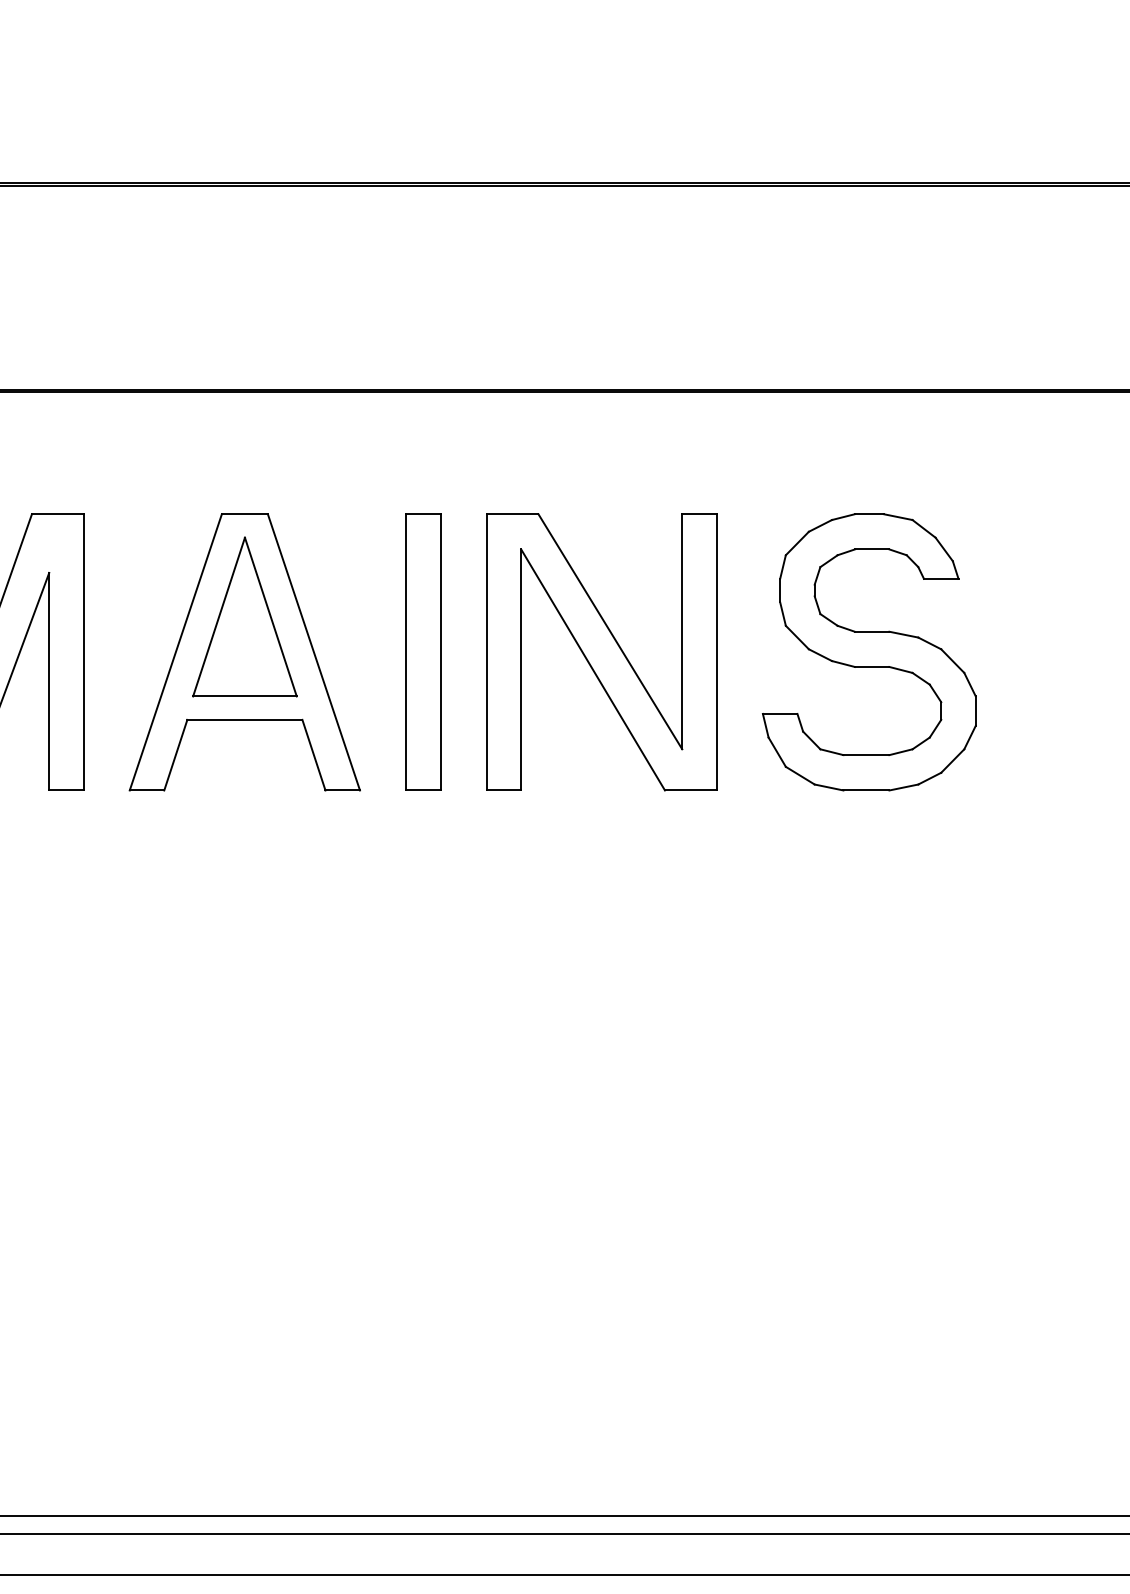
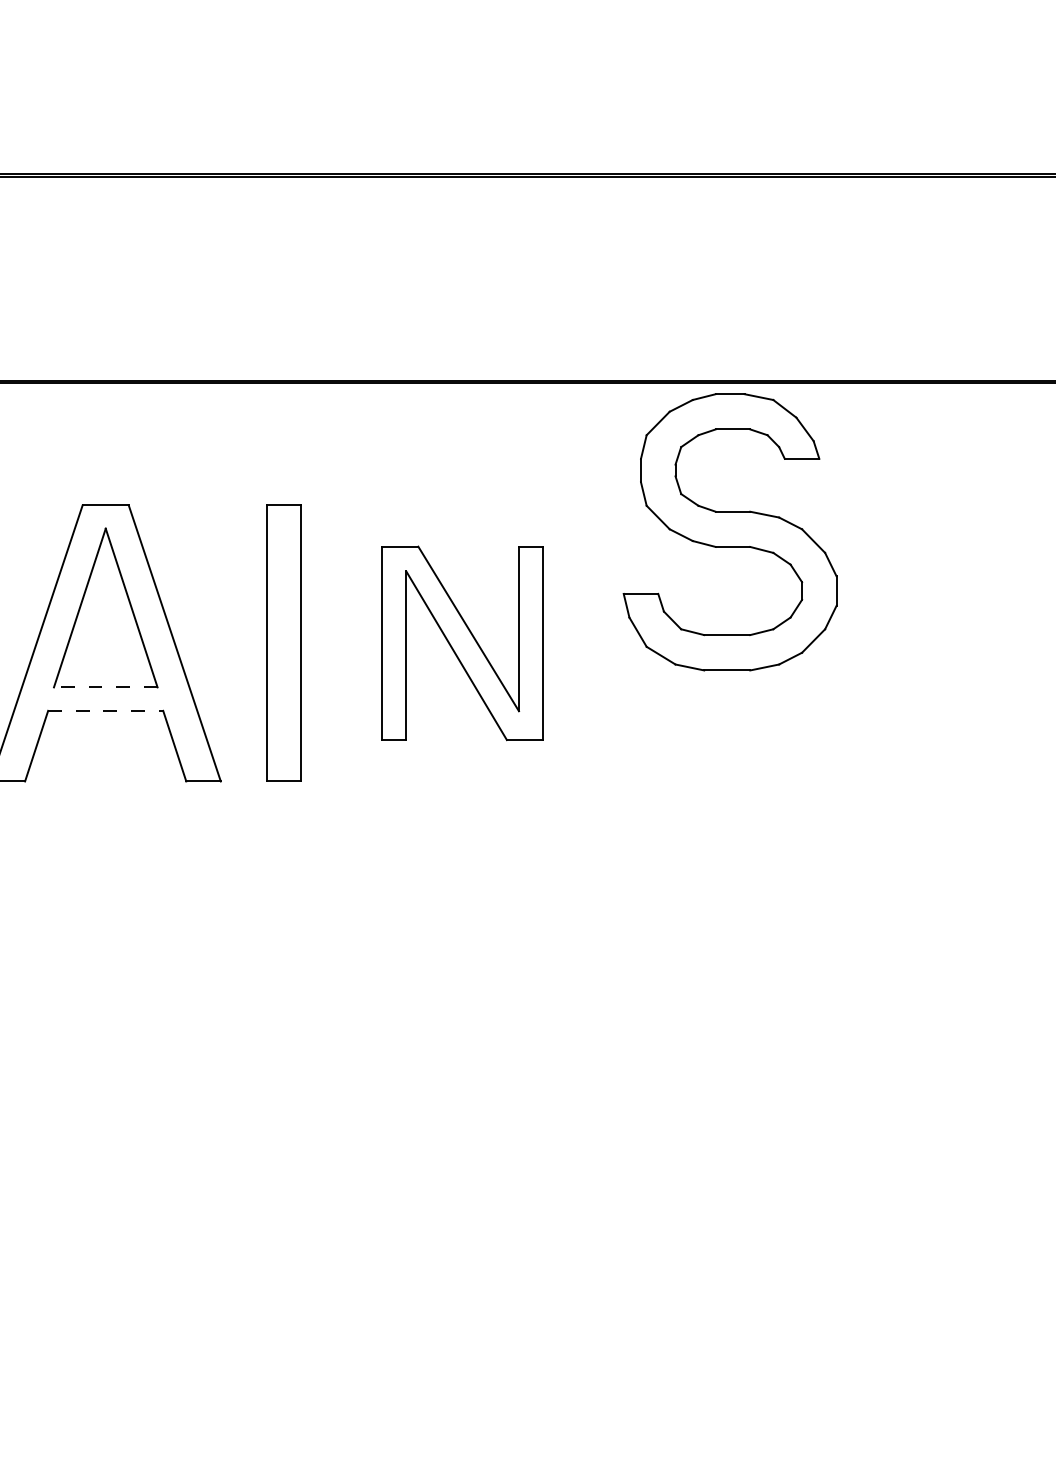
part: (601, 652) -> (462, 643), size x0.7
part: (869, 652) -> (730, 532), moved
line: (244, 696) -> (105, 687), solid -> dashed
line: (244, 719) -> (105, 710), solid -> dashed

